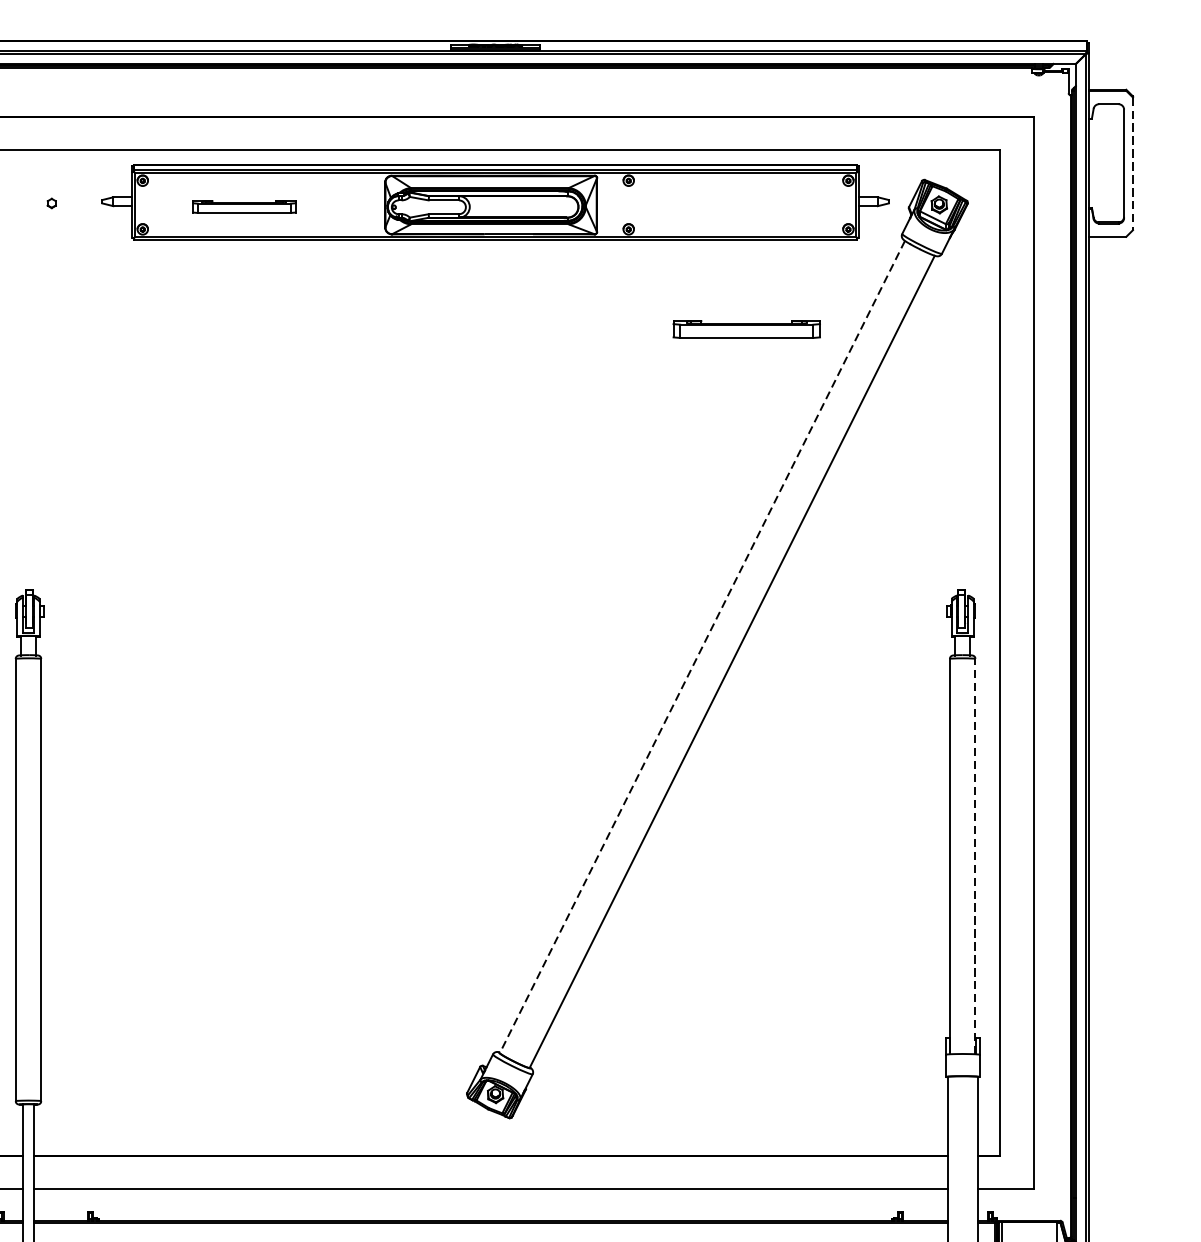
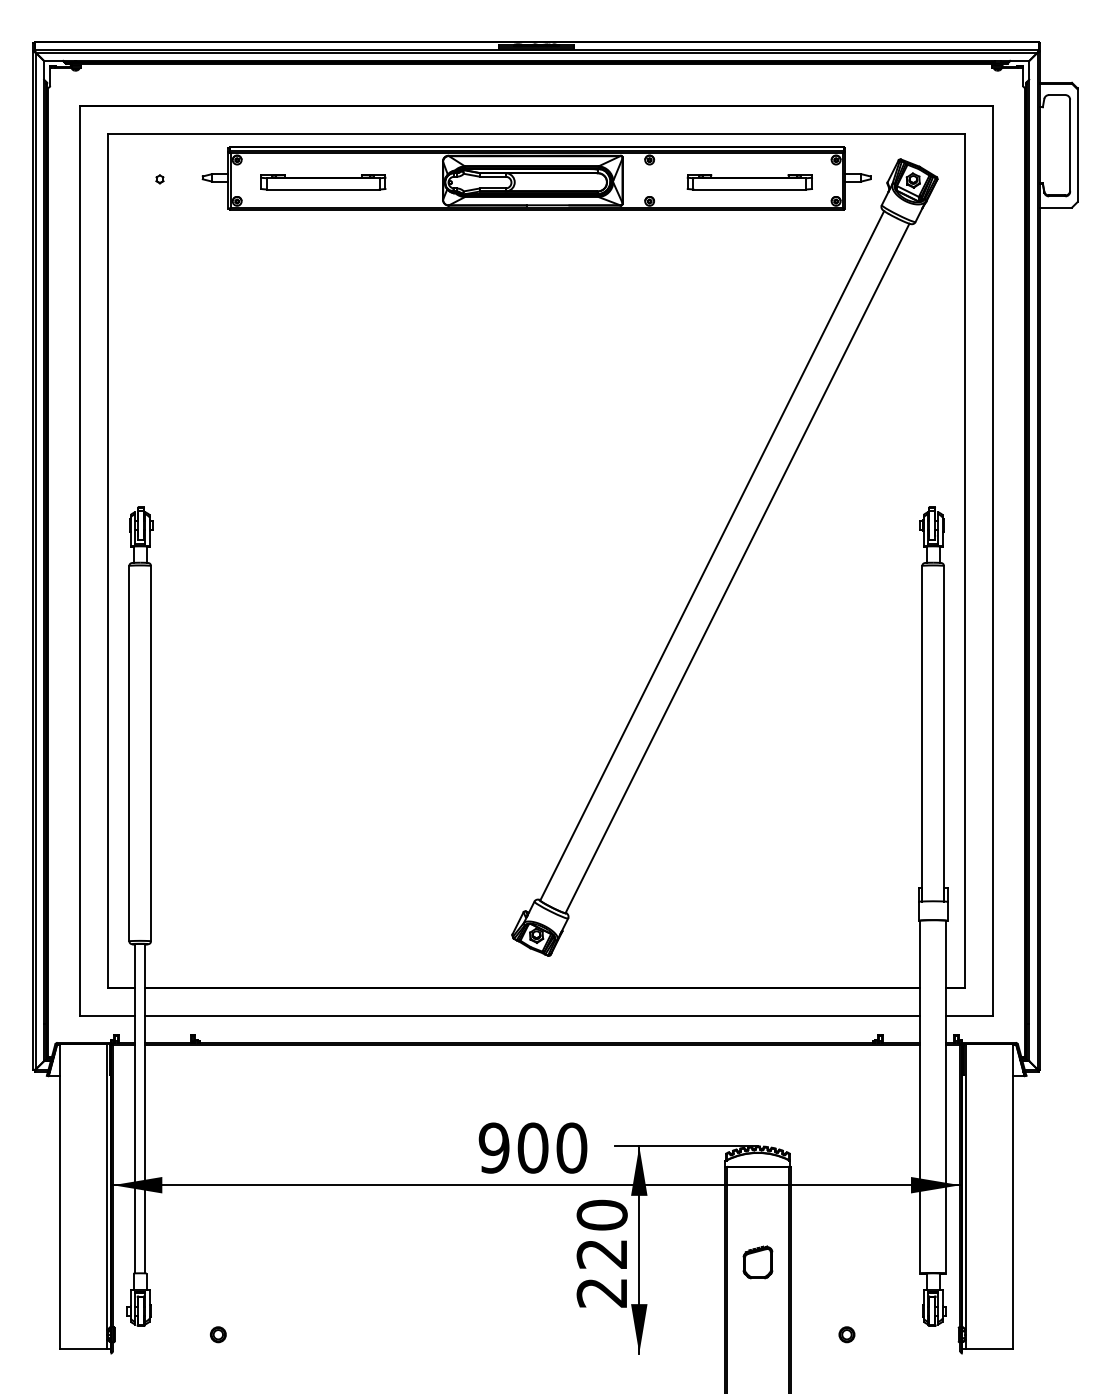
line: (1132, 164) -> (1077, 146), dashed -> solid
part: (244, 207) -> (323, 182), size x1.43
part: (746, 329) -> (749, 182), moved
line: (701, 647) -> (711, 556), dashed -> solid
line: (974, 856) -> (943, 733), dashed -> solid

